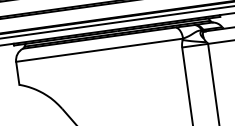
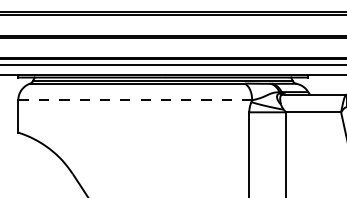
line: (99, 50) -> (135, 100), solid -> dashed

